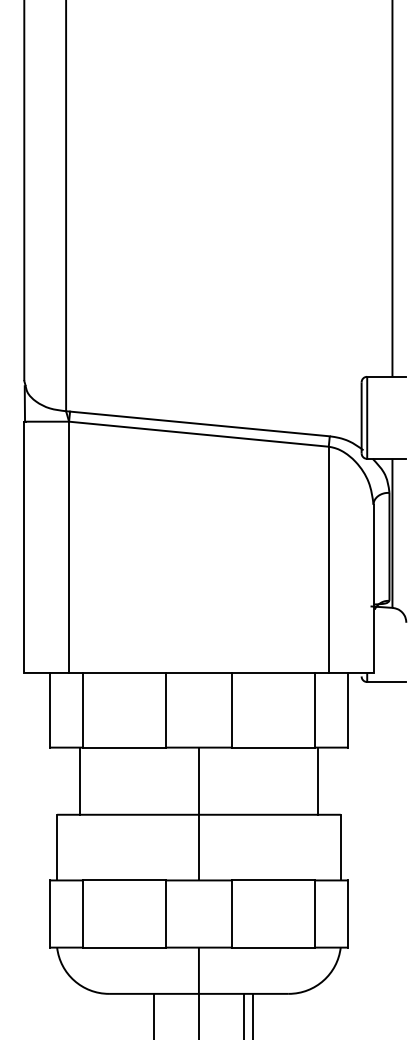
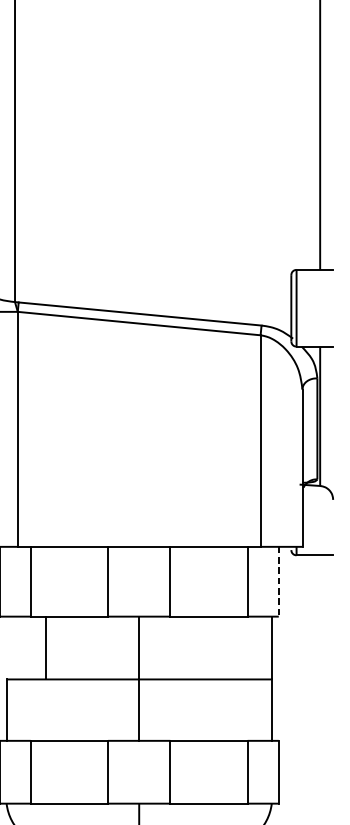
line: (348, 710) -> (279, 581), solid -> dashed
line: (79, 780) -> (46, 647), moved
line: (318, 780) -> (272, 647), moved

